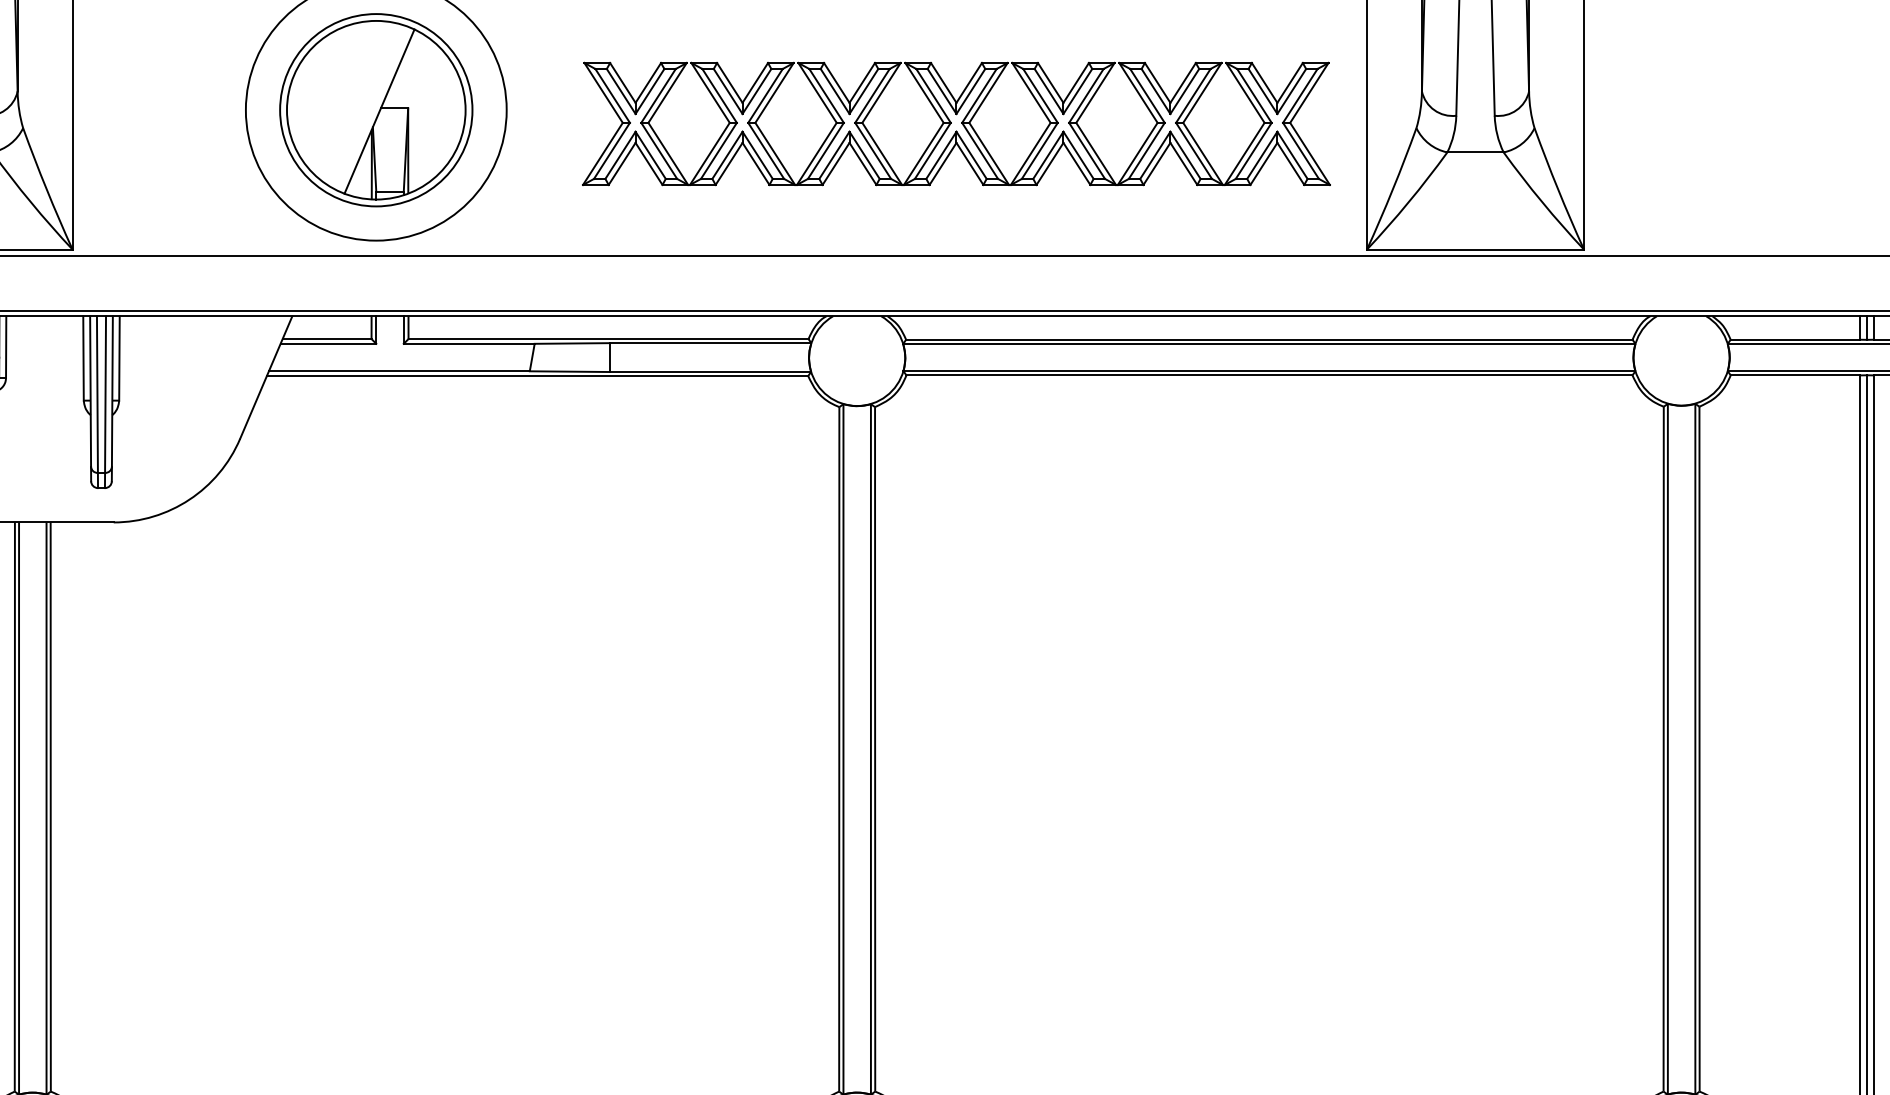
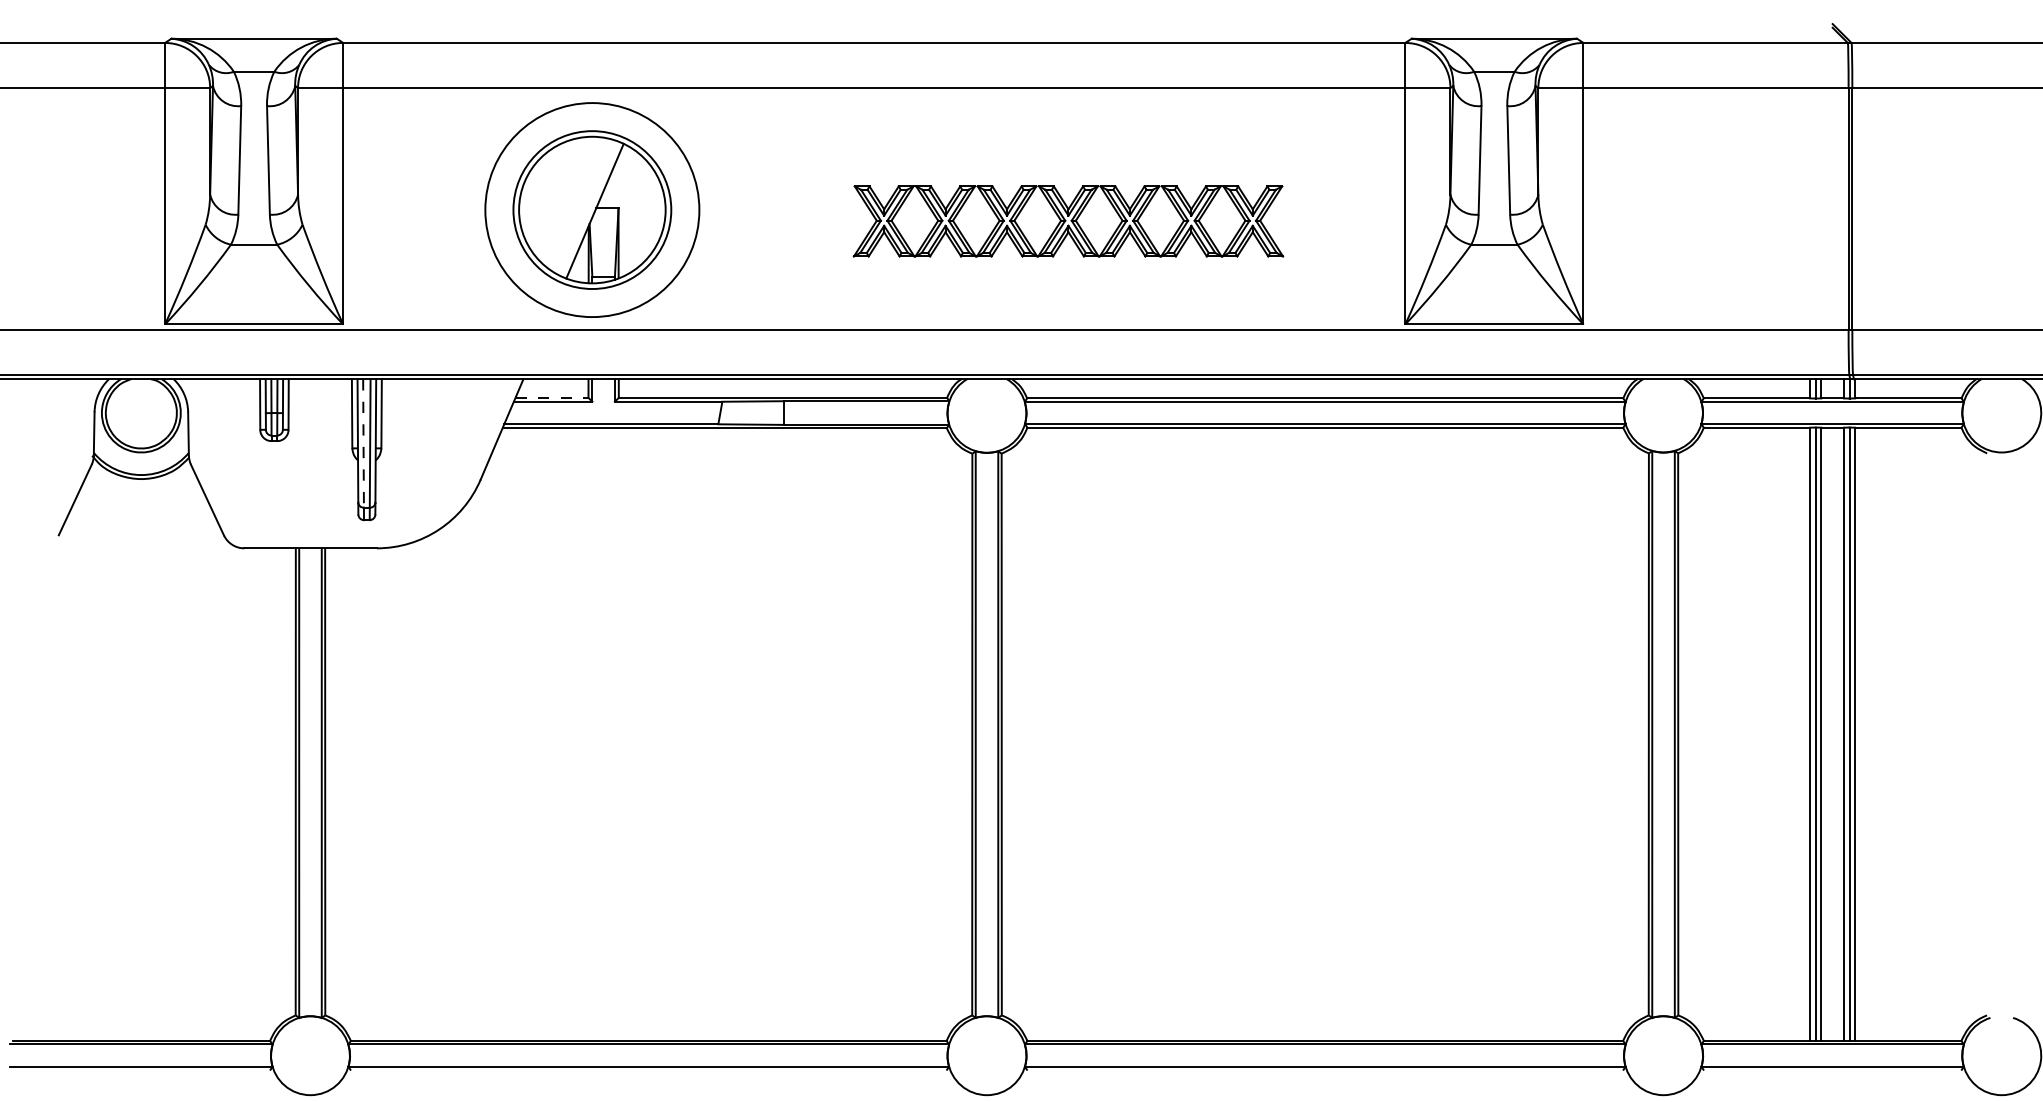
part: (956, 124) -> (1068, 221), size x0.7
line: (327, 338) -> (552, 397), solid -> dashed
line: (97, 394) -> (363, 443), solid -> dashed

